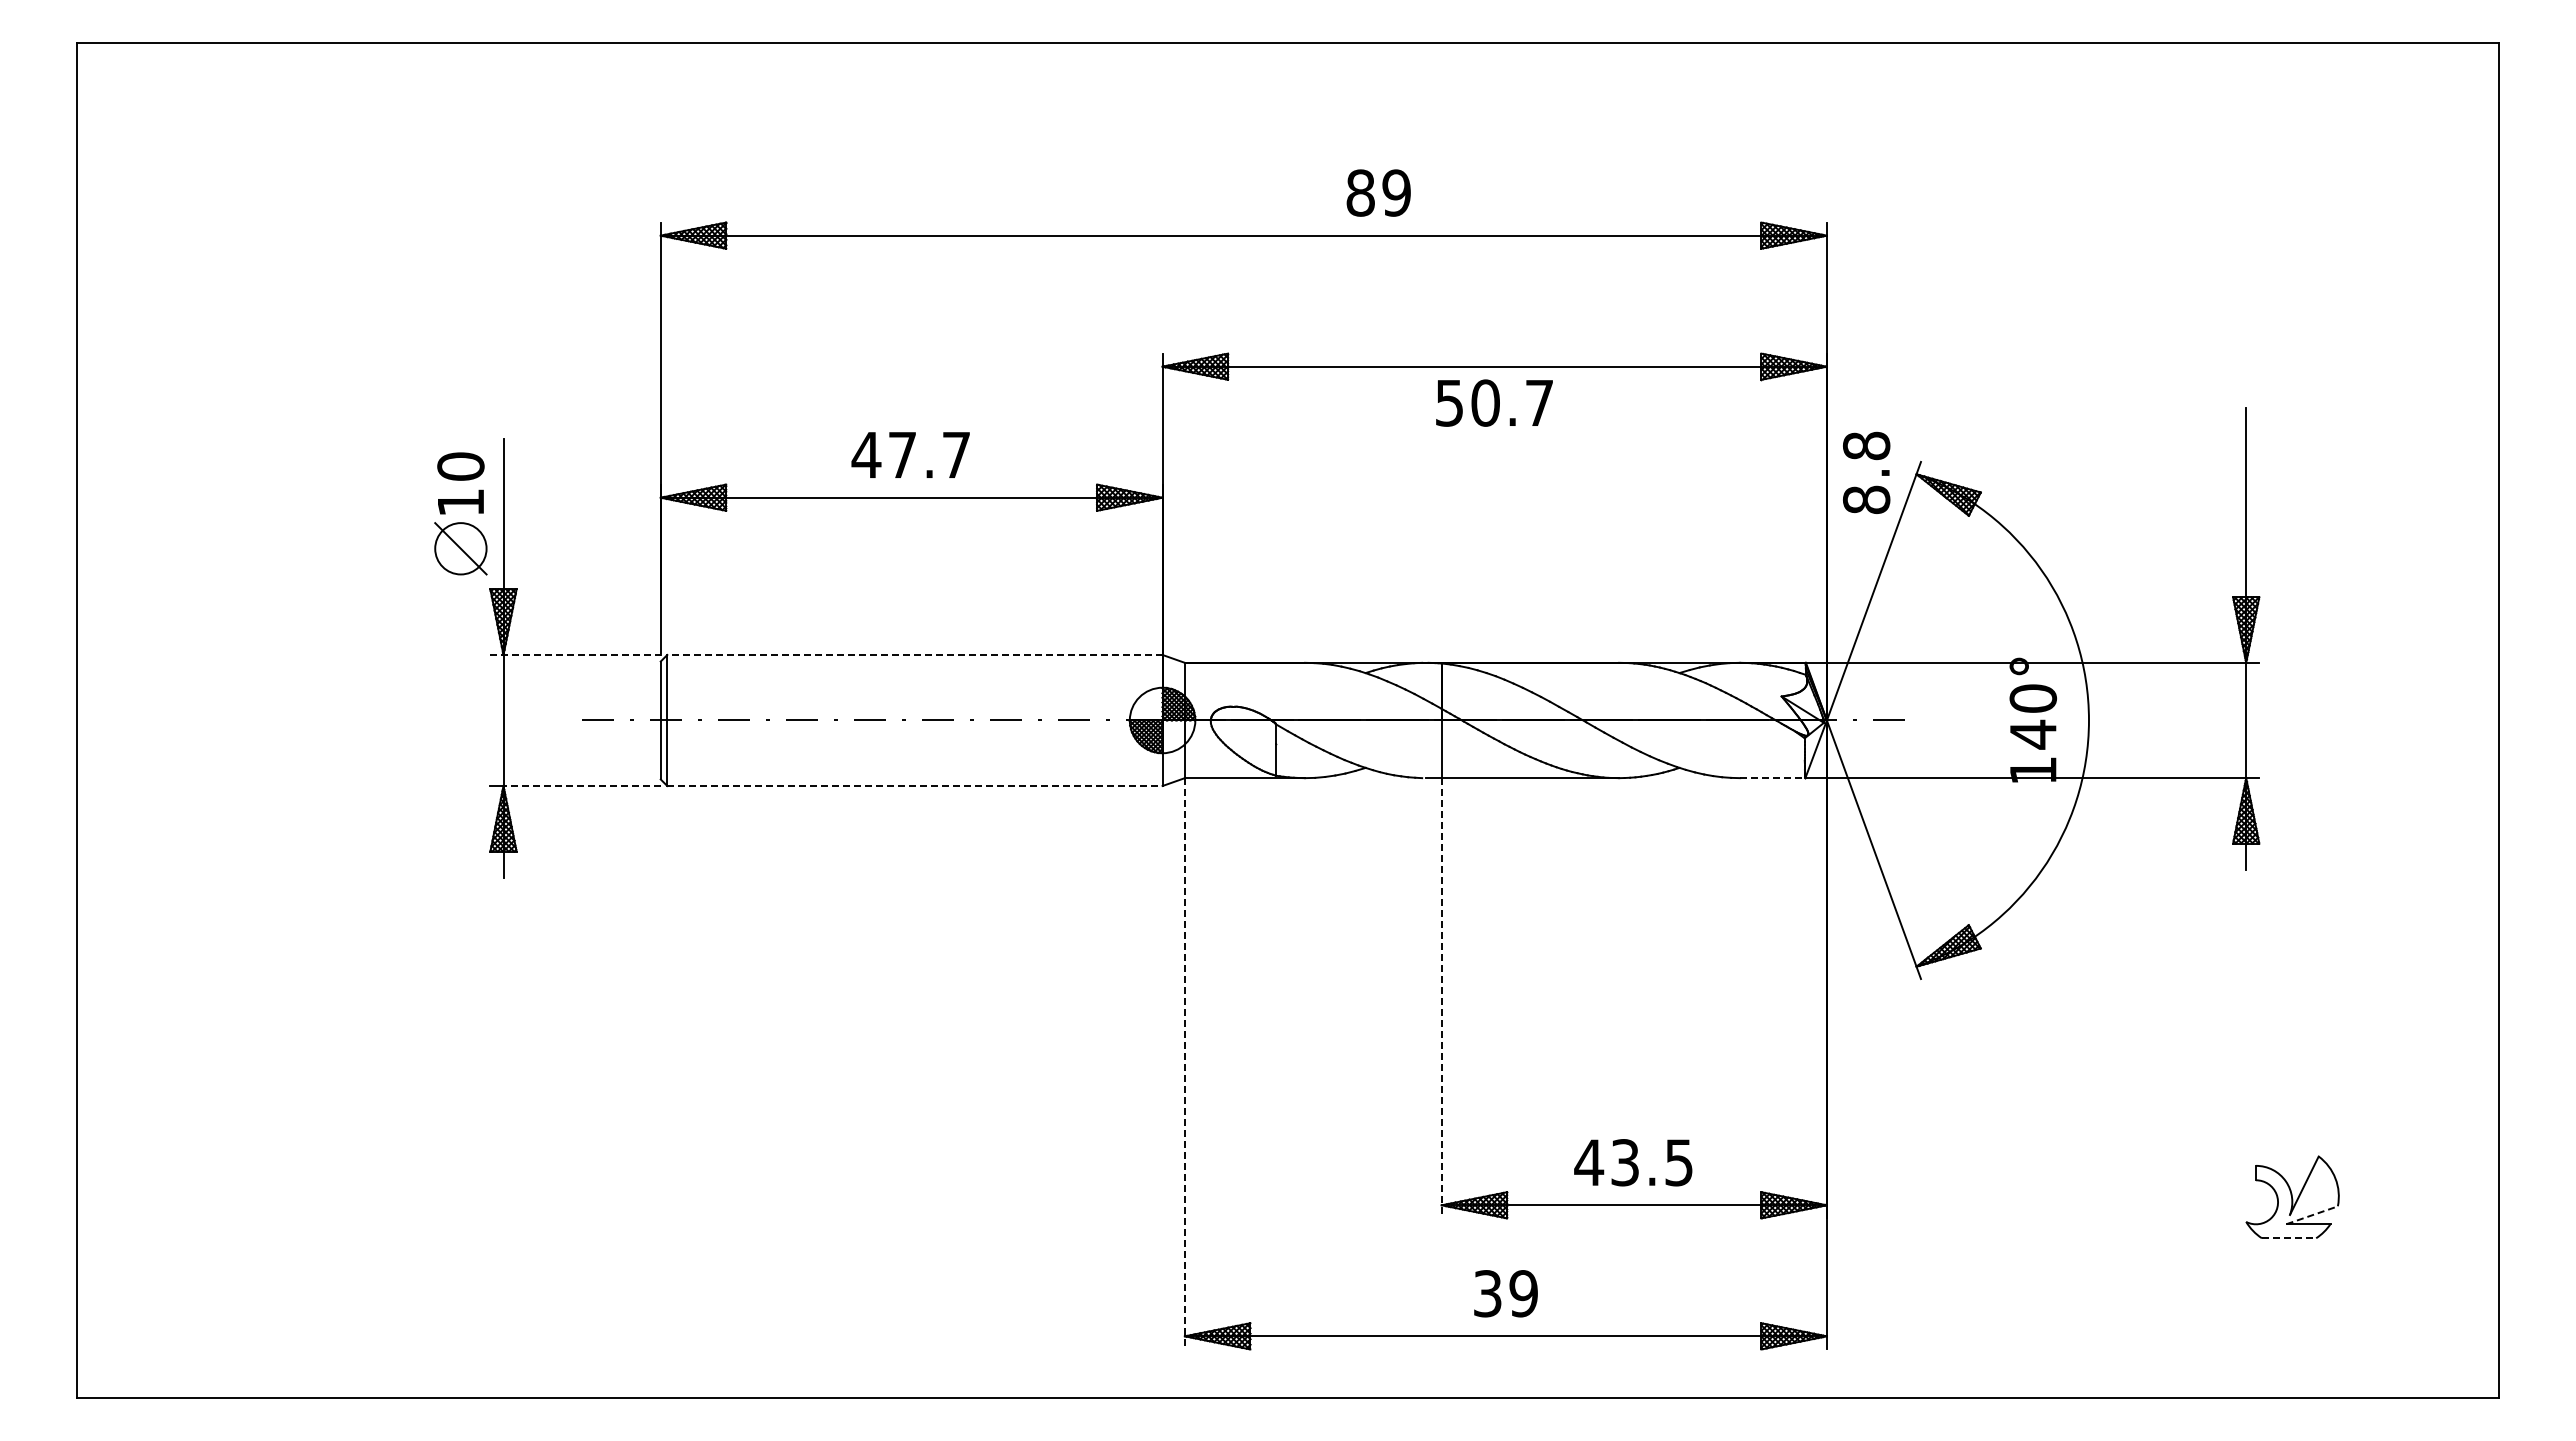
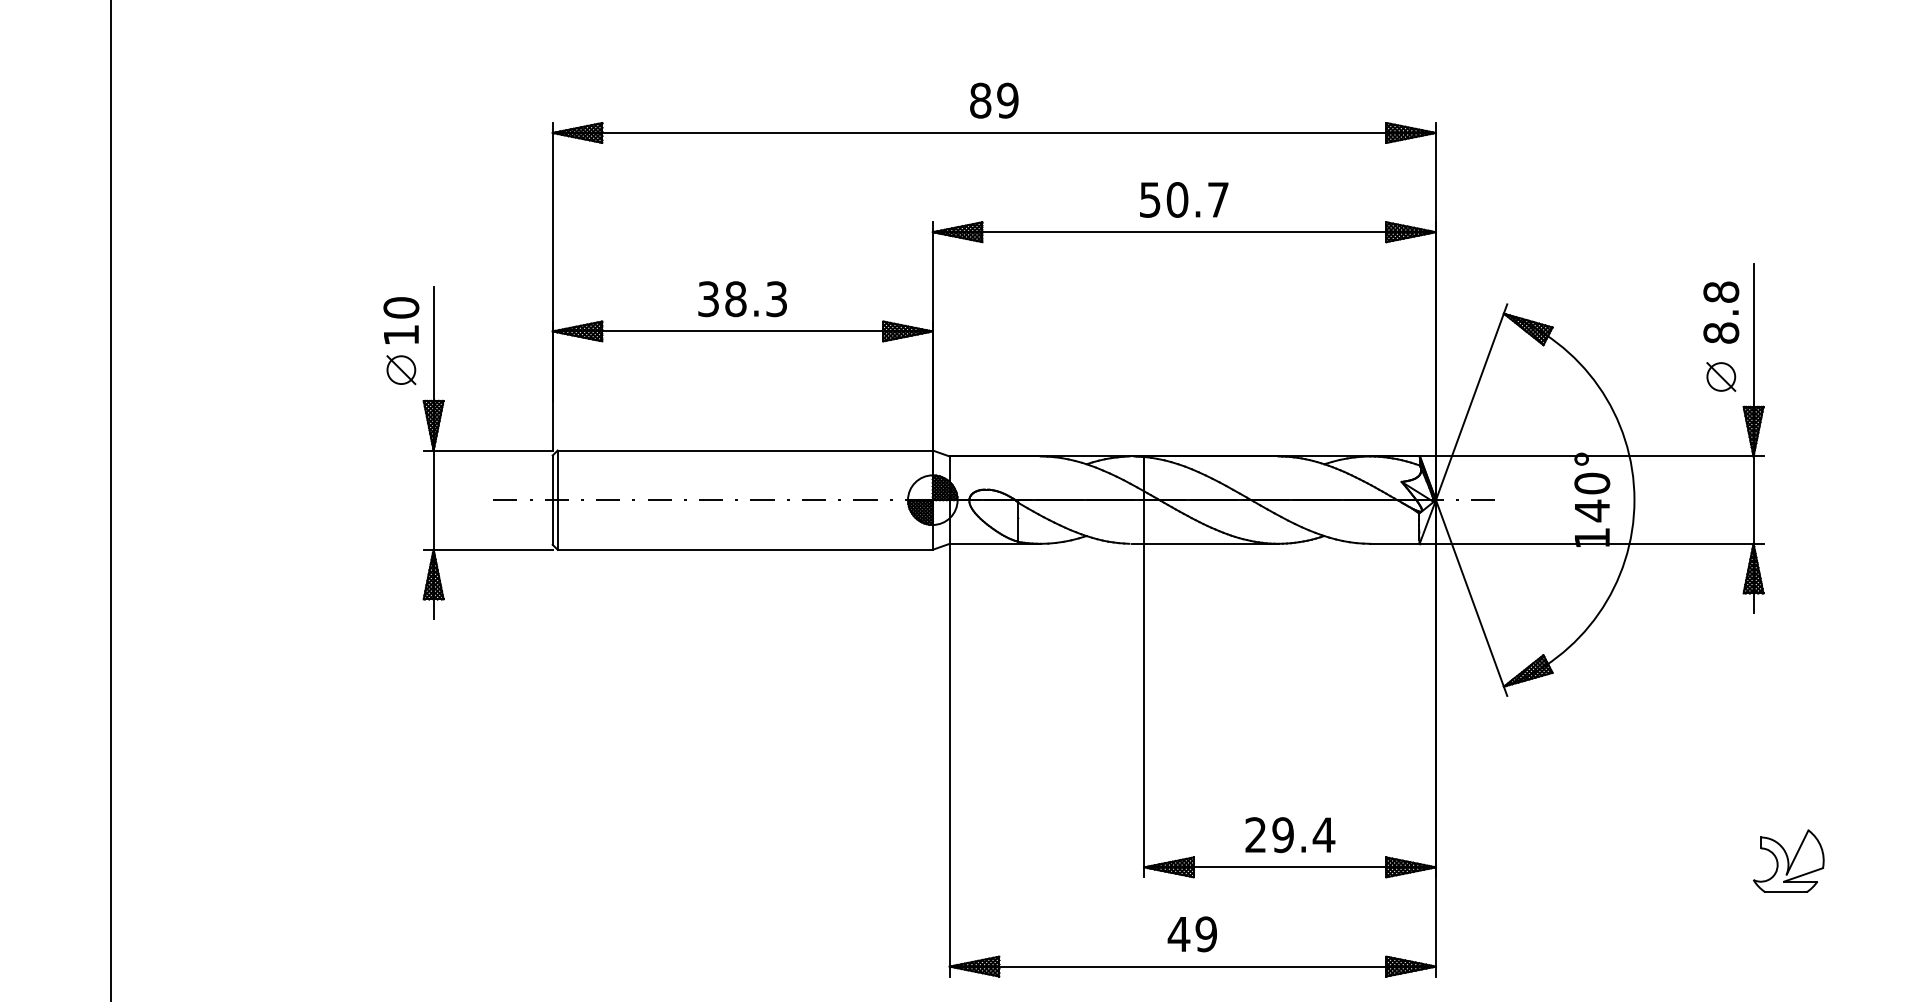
text: (1378, 192) -> (994, 100), moved
text: (1494, 402) -> (1184, 199), moved
text: (910, 454) -> (741, 298), 47.7 -> 38.3
text: (1866, 472) -> (1721, 312), moved
part: (460, 548) -> (401, 369), size x0.71
part: (2203, 557) -> (1721, 376), added
line: (576, 654) -> (488, 450), dashed -> solid
line: (914, 654) -> (744, 450), dashed -> solid
line: (1772, 778) -> (1394, 544), dashed -> solid
line: (582, 786) -> (493, 550), dashed -> solid
line: (914, 786) -> (744, 550), dashed -> solid
line: (1441, 998) -> (1144, 710), dashed -> solid
line: (1184, 1063) -> (949, 759), dashed -> solid
text: (1634, 1162) -> (1290, 834), 43.5 -> 29.4
line: (2312, 1215) -> (1803, 875), dashed -> solid
line: (2289, 1238) -> (1786, 892), dashed -> solid
text: (1487, 1293) -> (1178, 934), 39 -> 49

